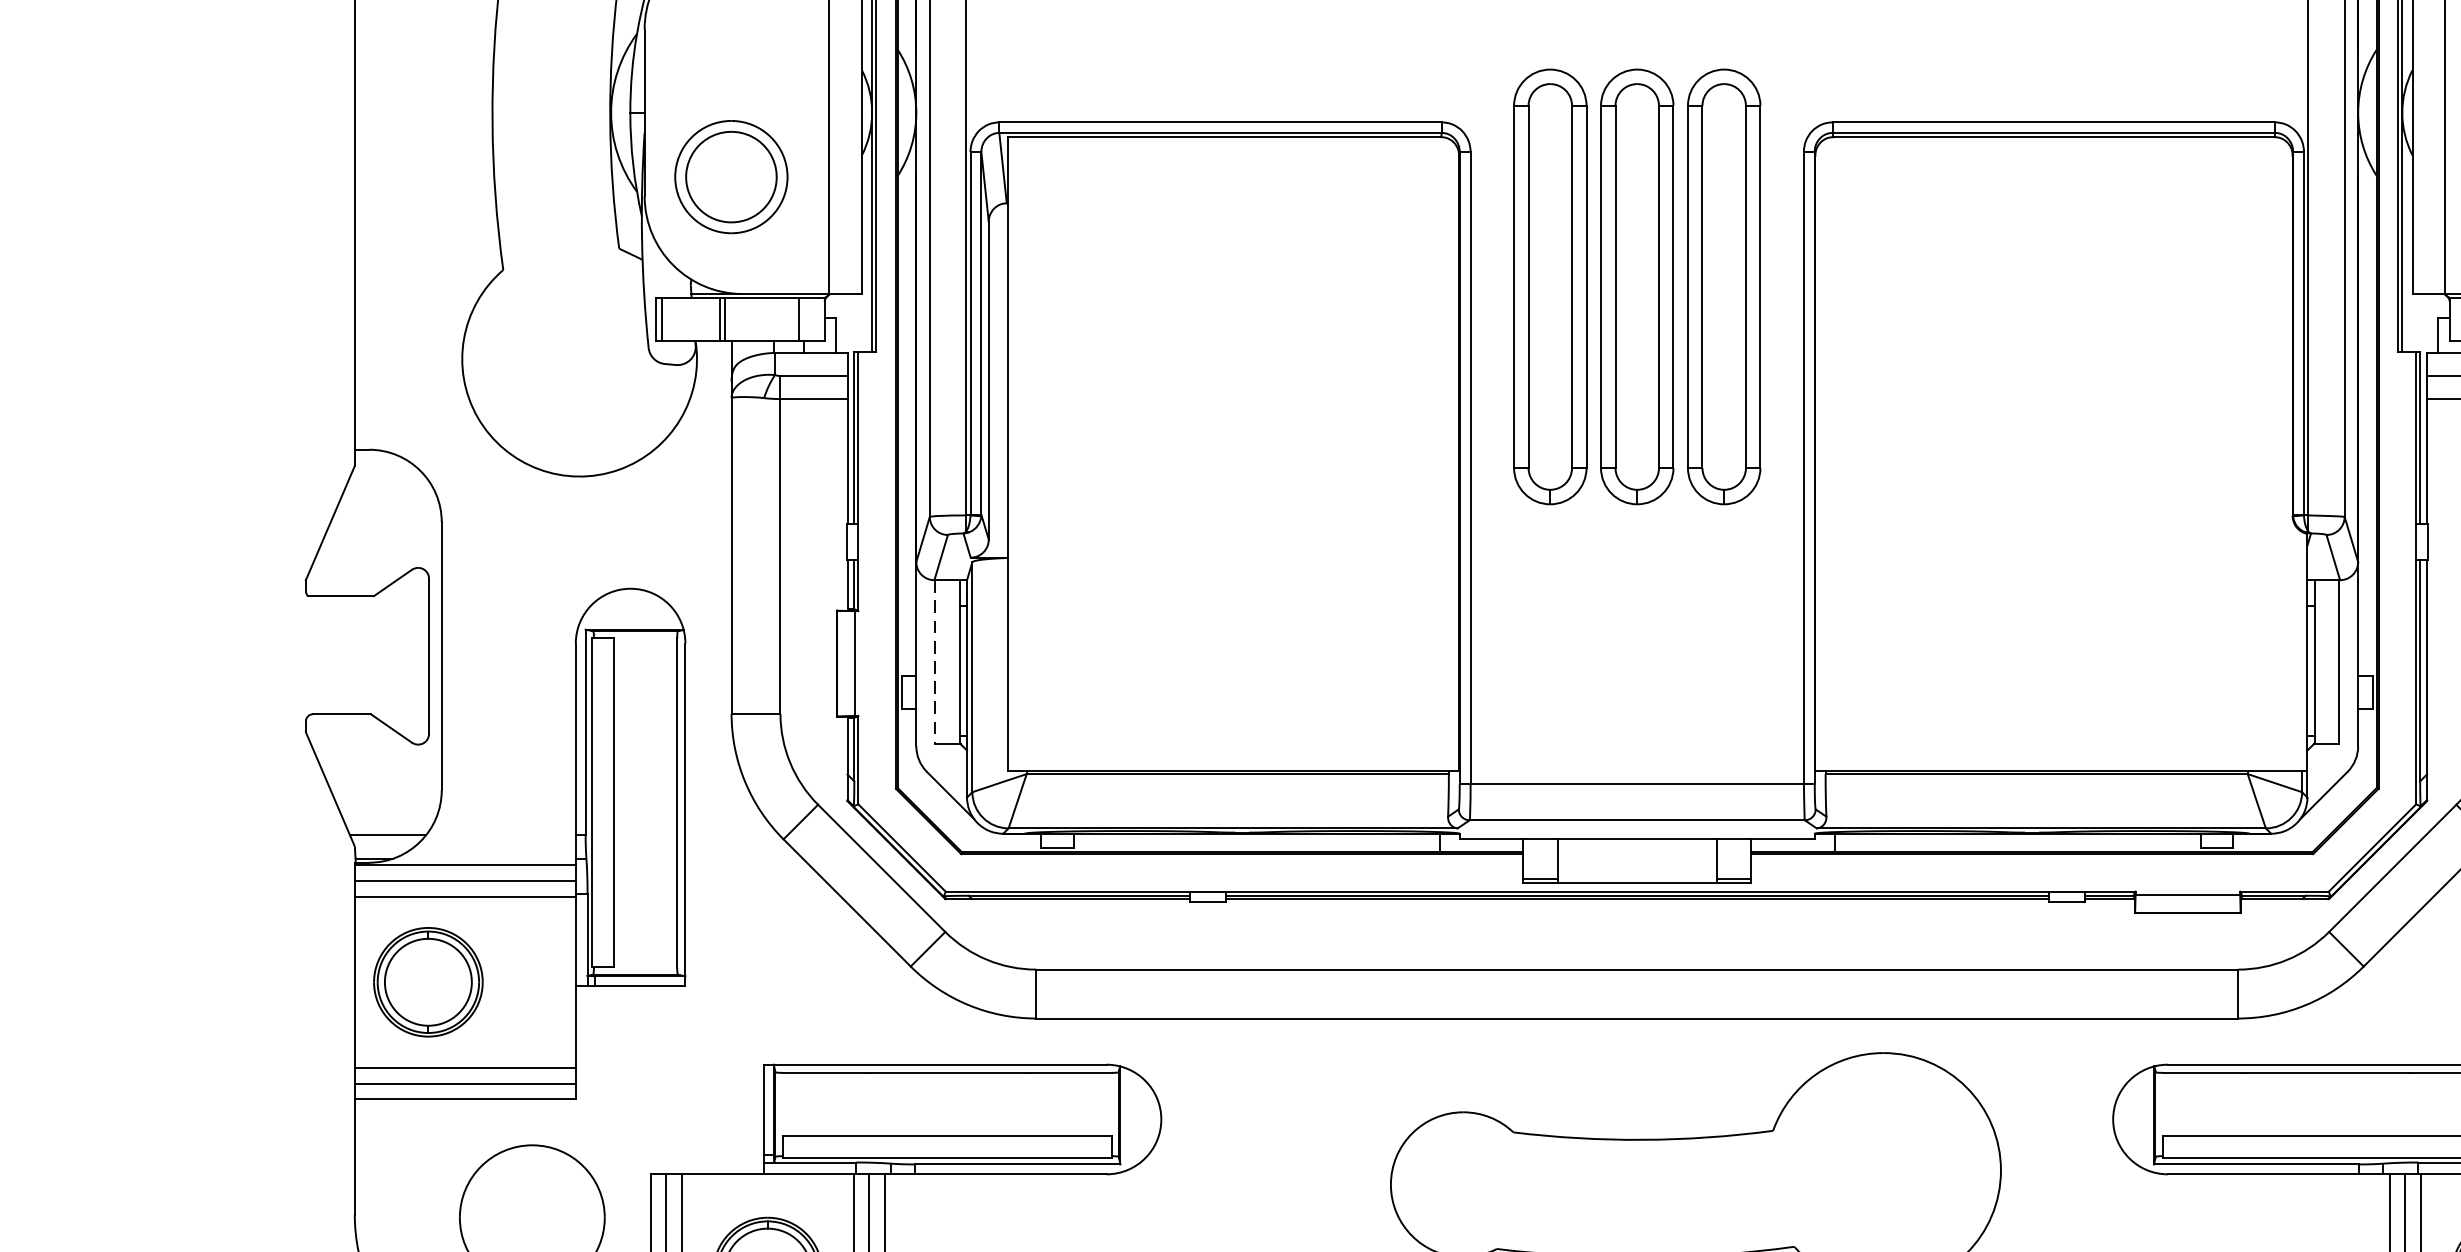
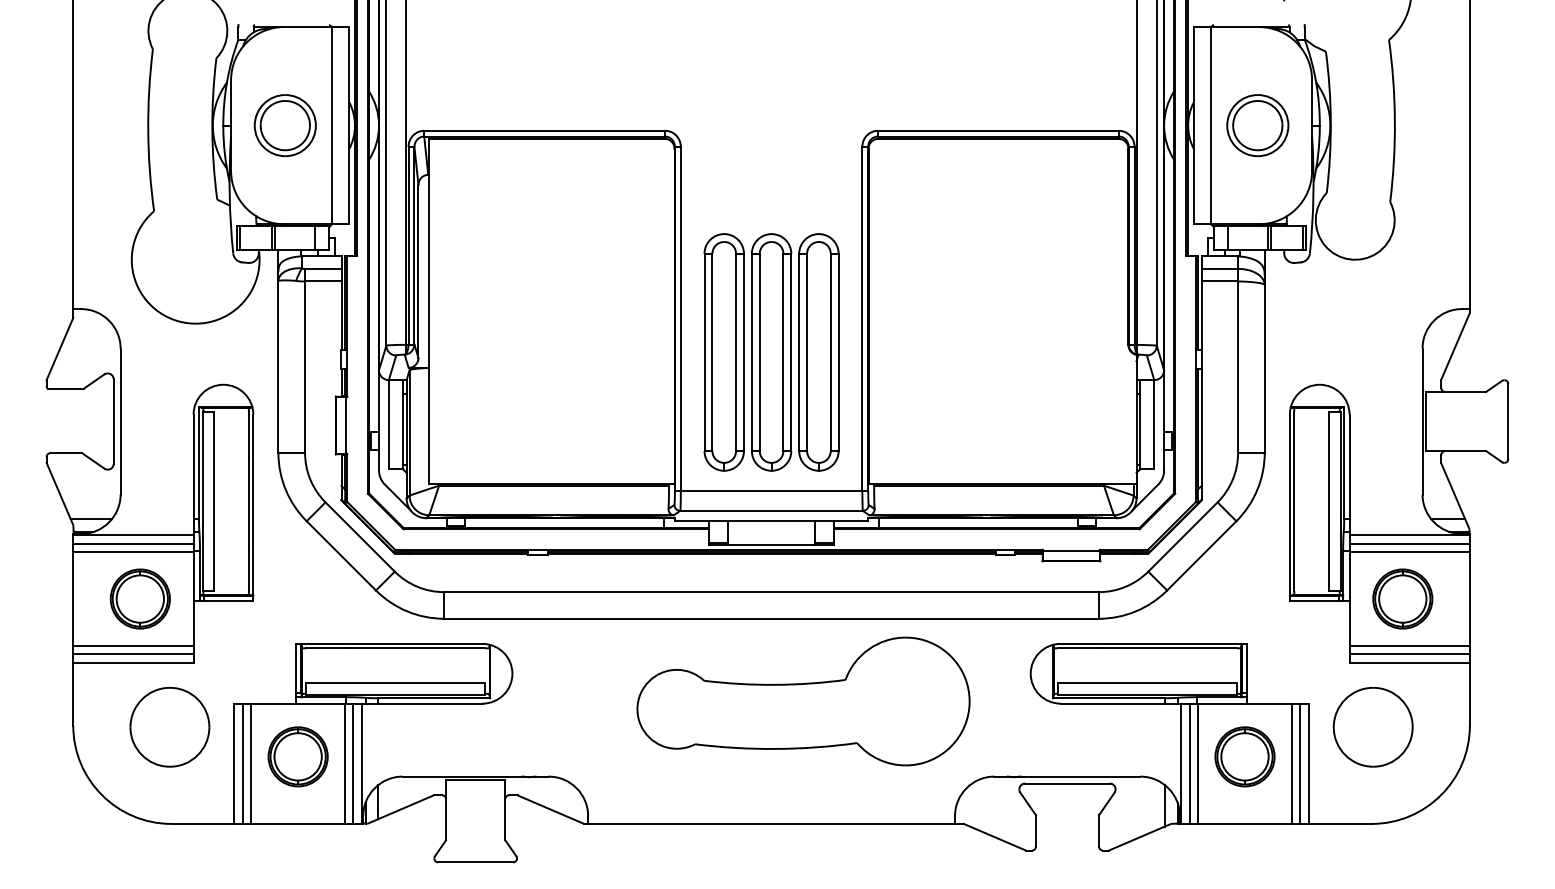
part: (729, 176) -> (284, 125), moved
part: (1637, 287) -> (771, 352), moved
line: (935, 661) -> (389, 424), dashed -> solid
part: (426, 981) -> (139, 598), moved

